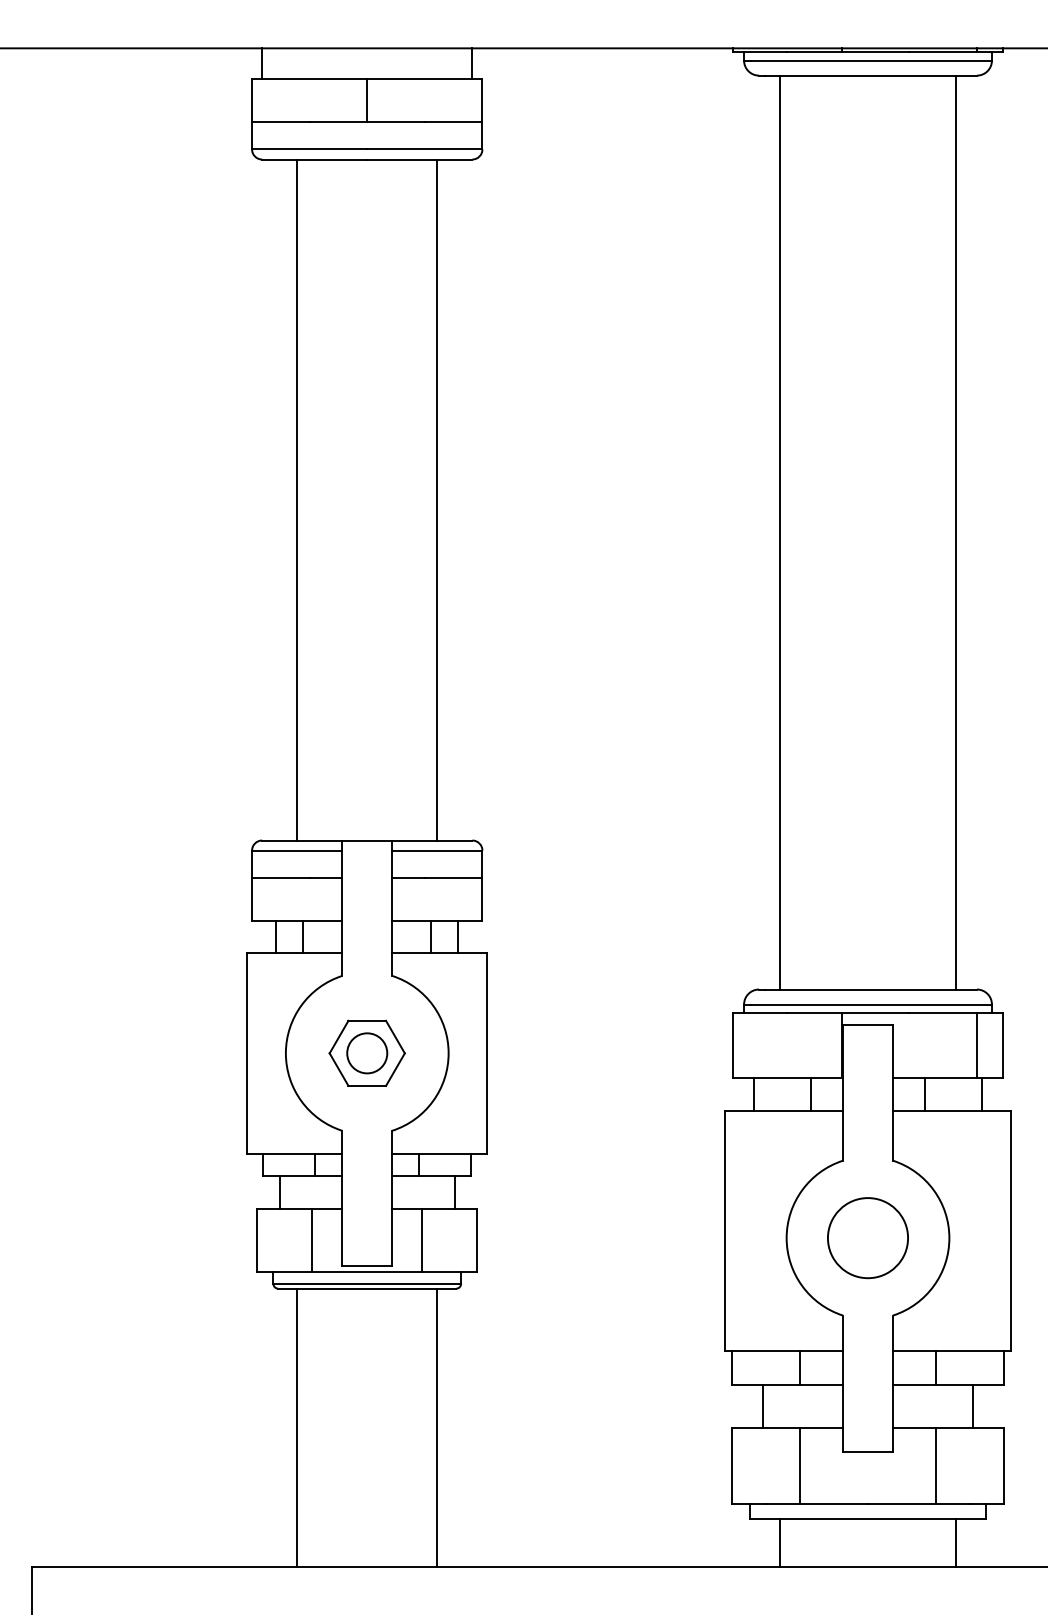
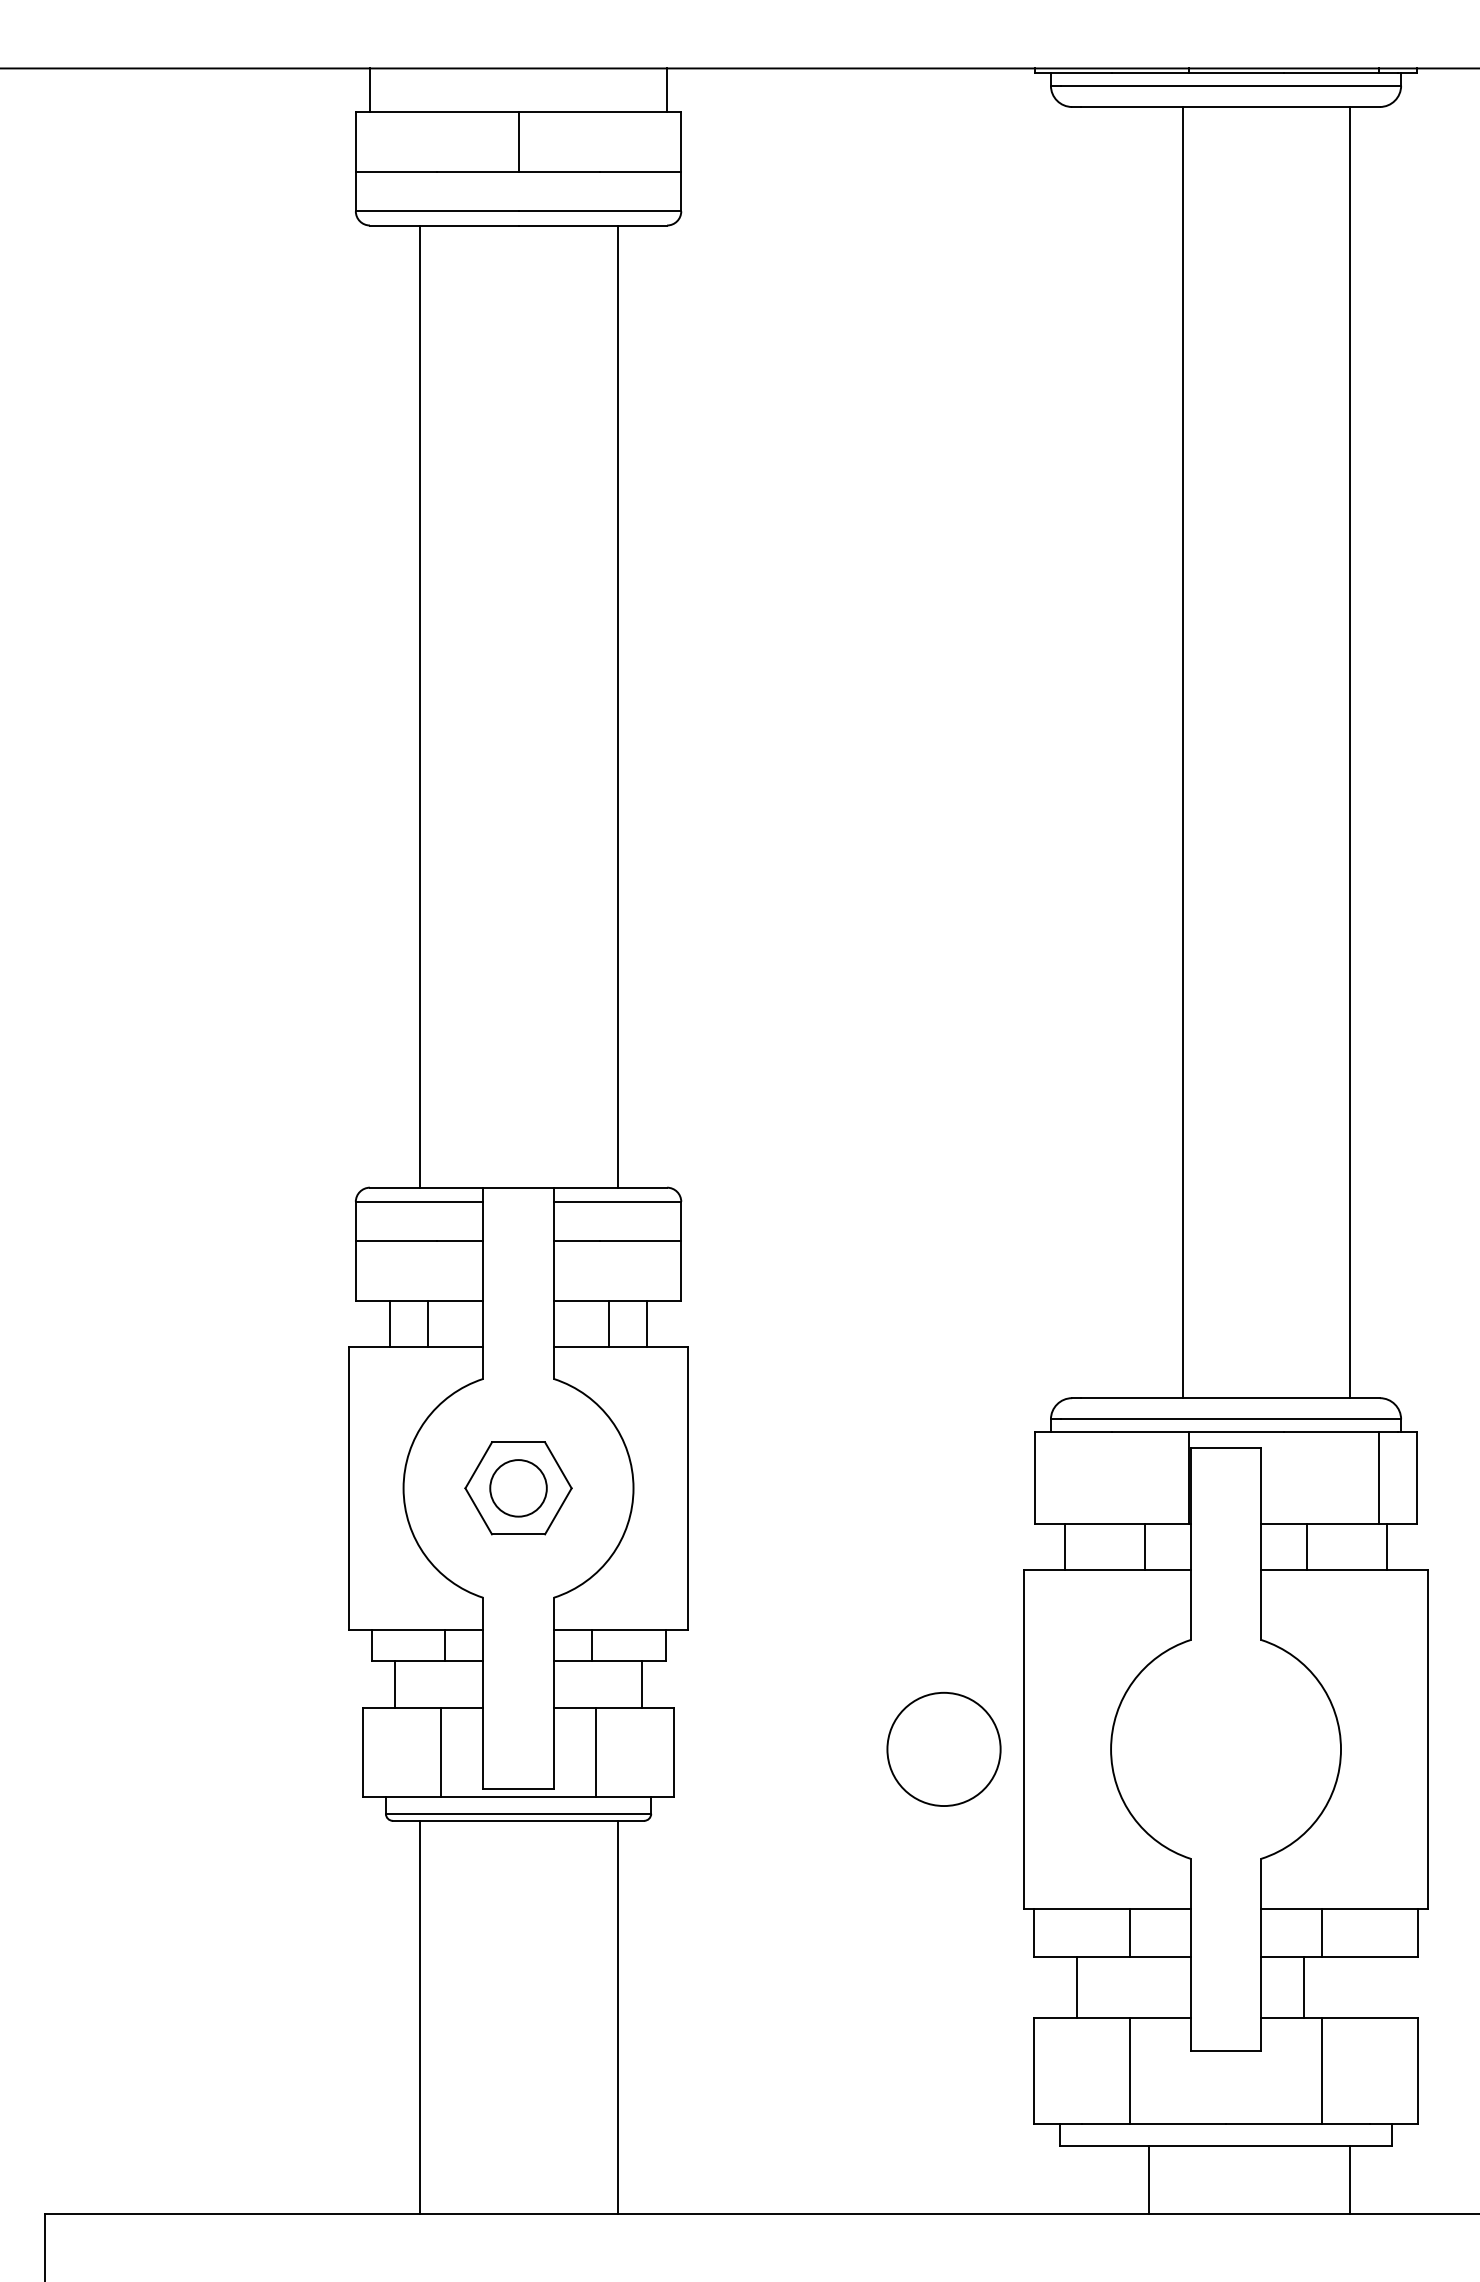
line: (780, 532) -> (1183, 752), moved
circle: (867, 1237) -> (943, 1748), moved
line: (973, 1406) -> (1303, 1987), moved
line: (780, 1542) -> (1149, 2179), moved

